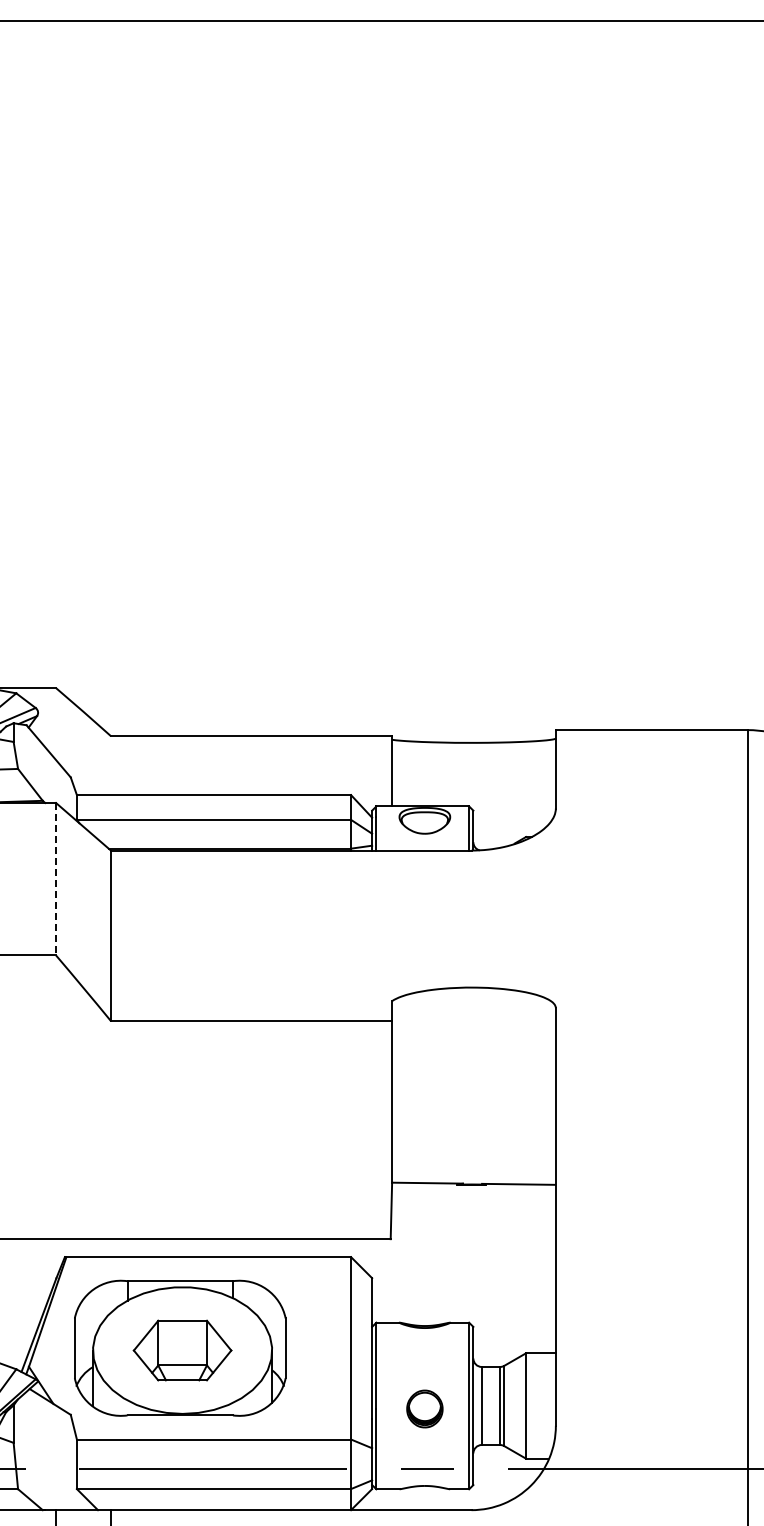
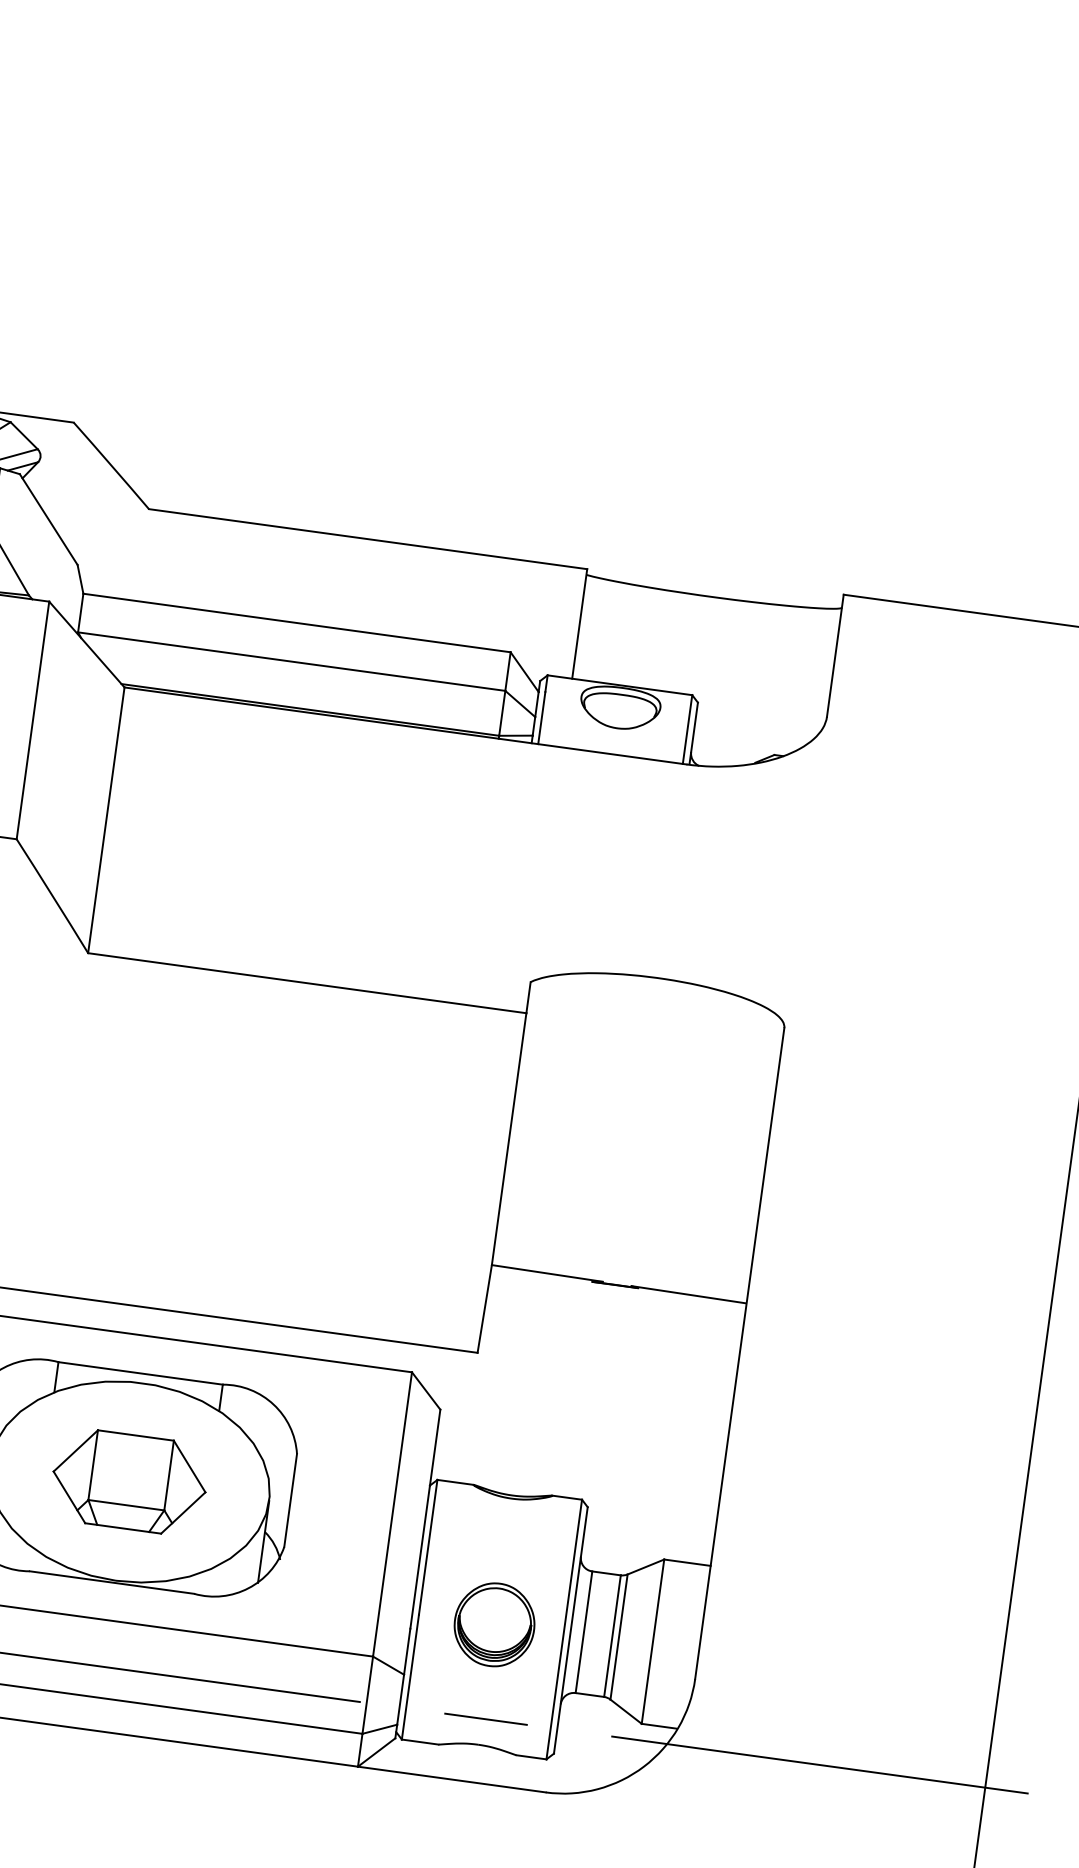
line: (56, 879) -> (33, 720), dashed -> solid
part: (424, 1408) -> (494, 1623), size x1.43

